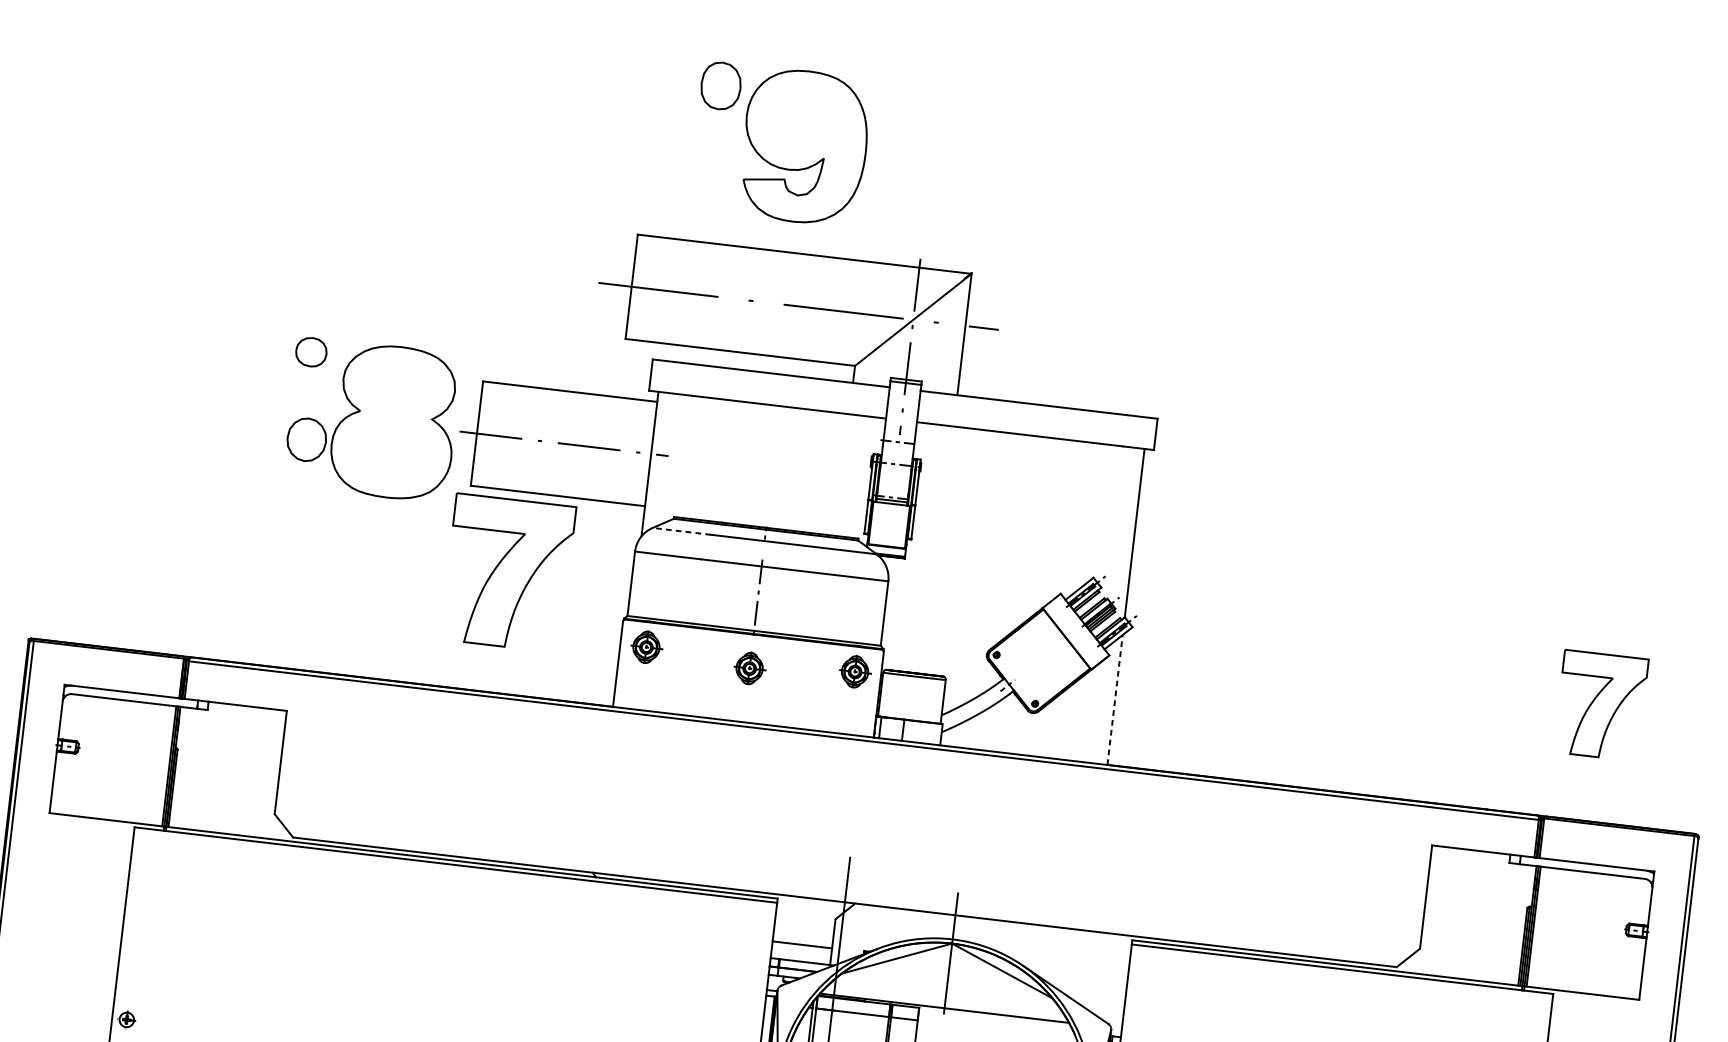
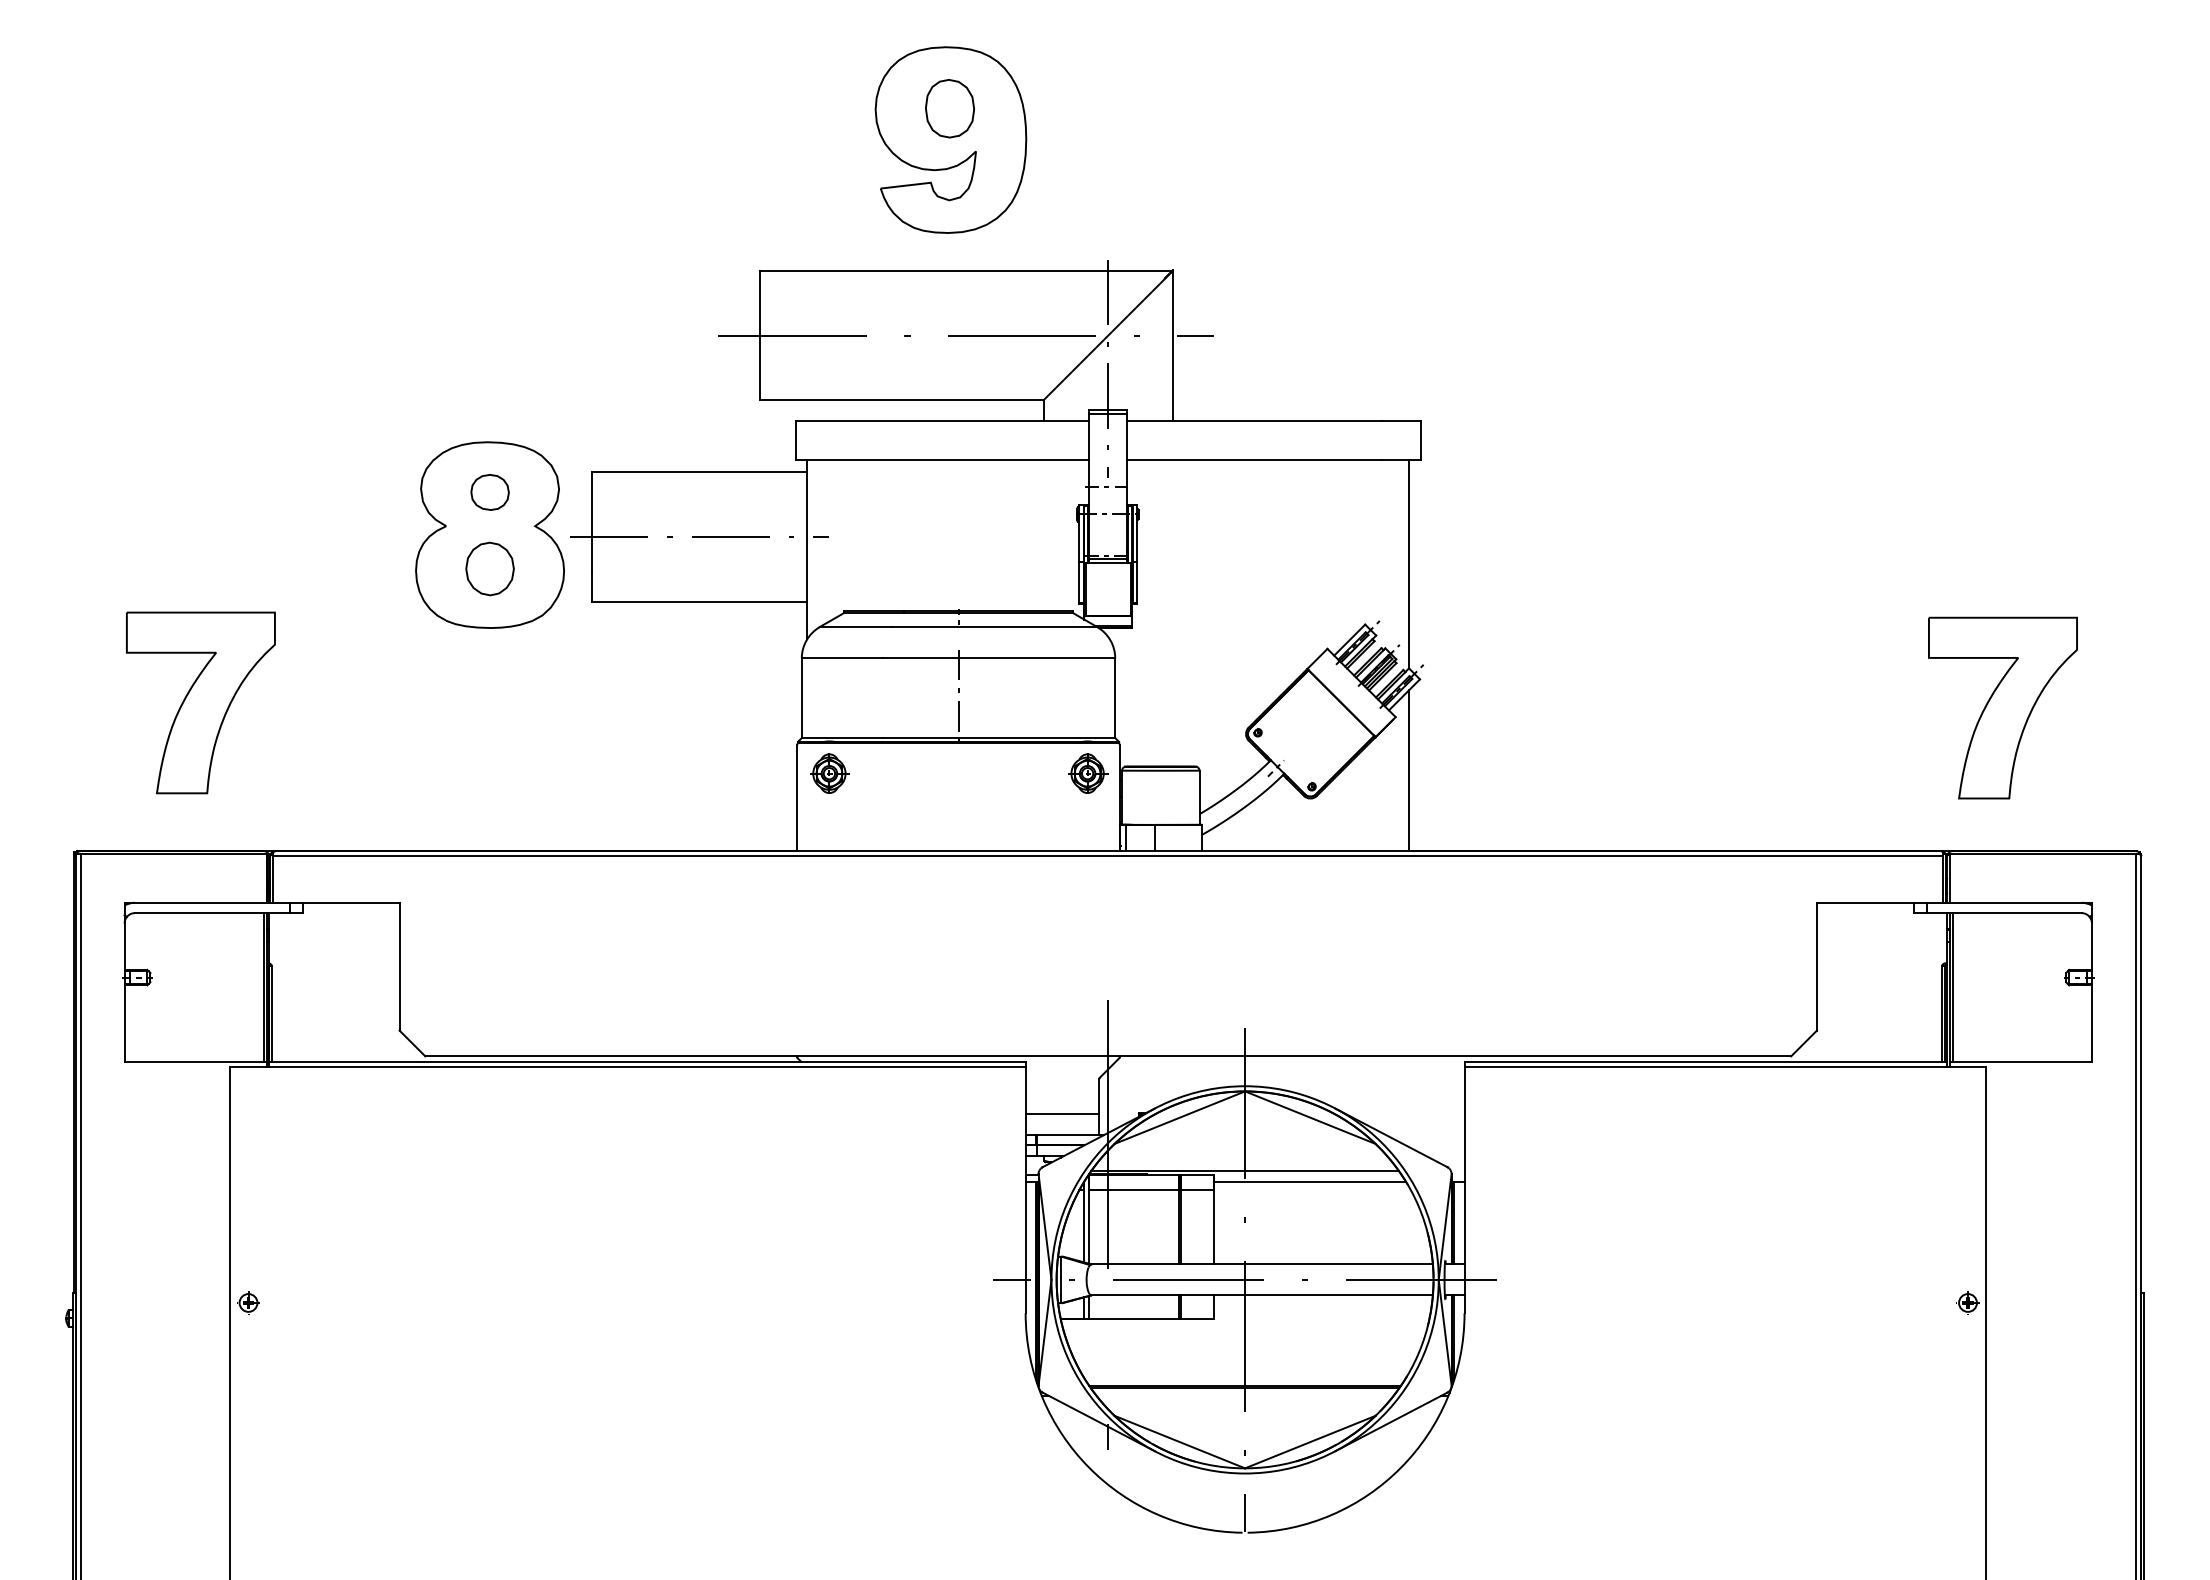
part: (720, 85) -> (949, 108), moved
part: (310, 352) -> (489, 492), moved
part: (306, 439) -> (489, 568), moved
line: (681, 531) -> (855, 627), dashed -> solid
part: (507, 572) -> (200, 702), moved
part: (749, 668) -> (958, 784), removed
line: (1115, 699) -> (1409, 770), dashed -> solid
part: (1600, 705) -> (2002, 707), size x1.43
line: (995, 1022) -> (1309, 1181), added

